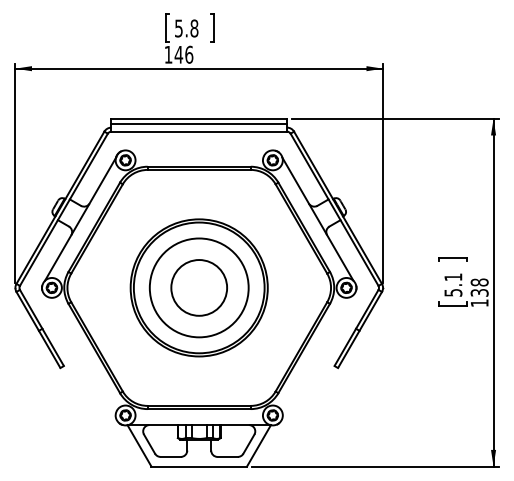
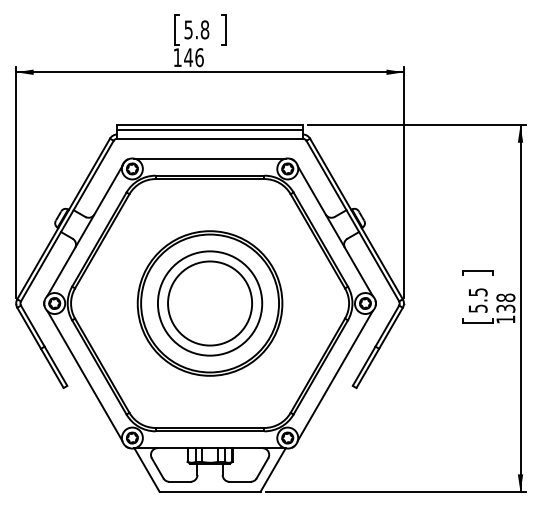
line: (198, 150) -> (209, 158), added
text: (453, 277) -> (478, 292), 5.1 -> 5.5
circle: (199, 287) -> (210, 303), size x1.43
line: (80, 356) -> (84, 375), added
line: (317, 356) -> (334, 375), added

